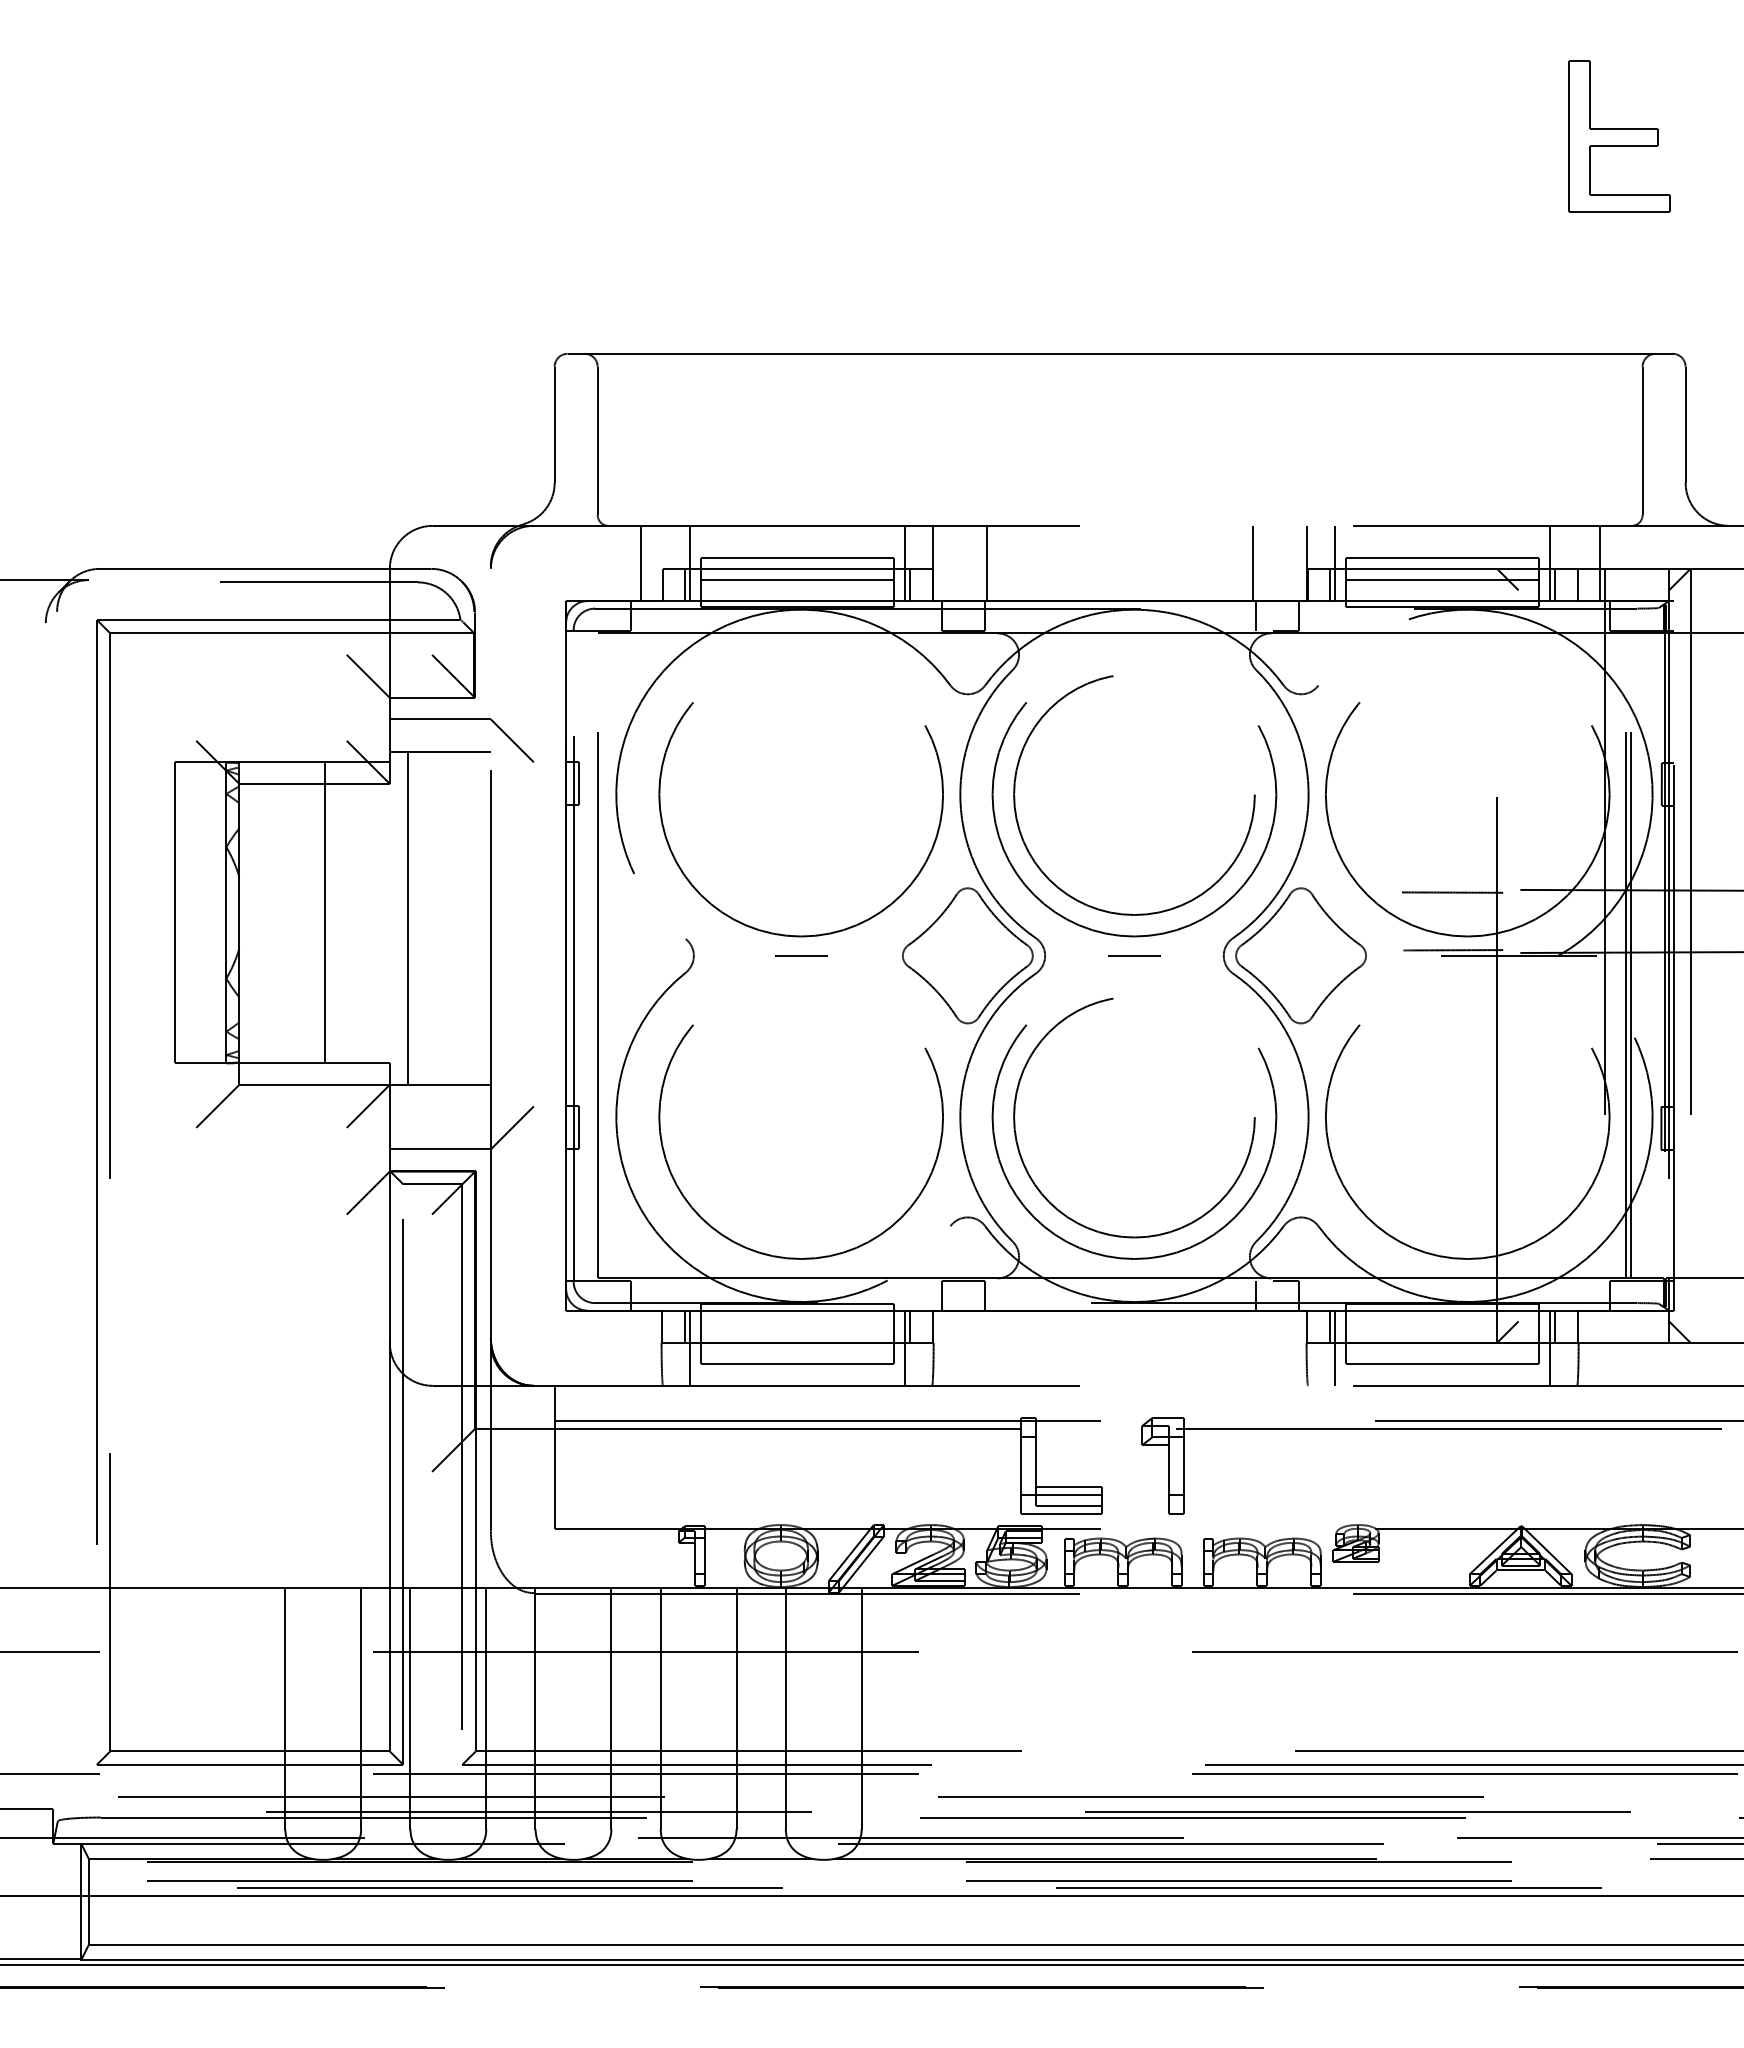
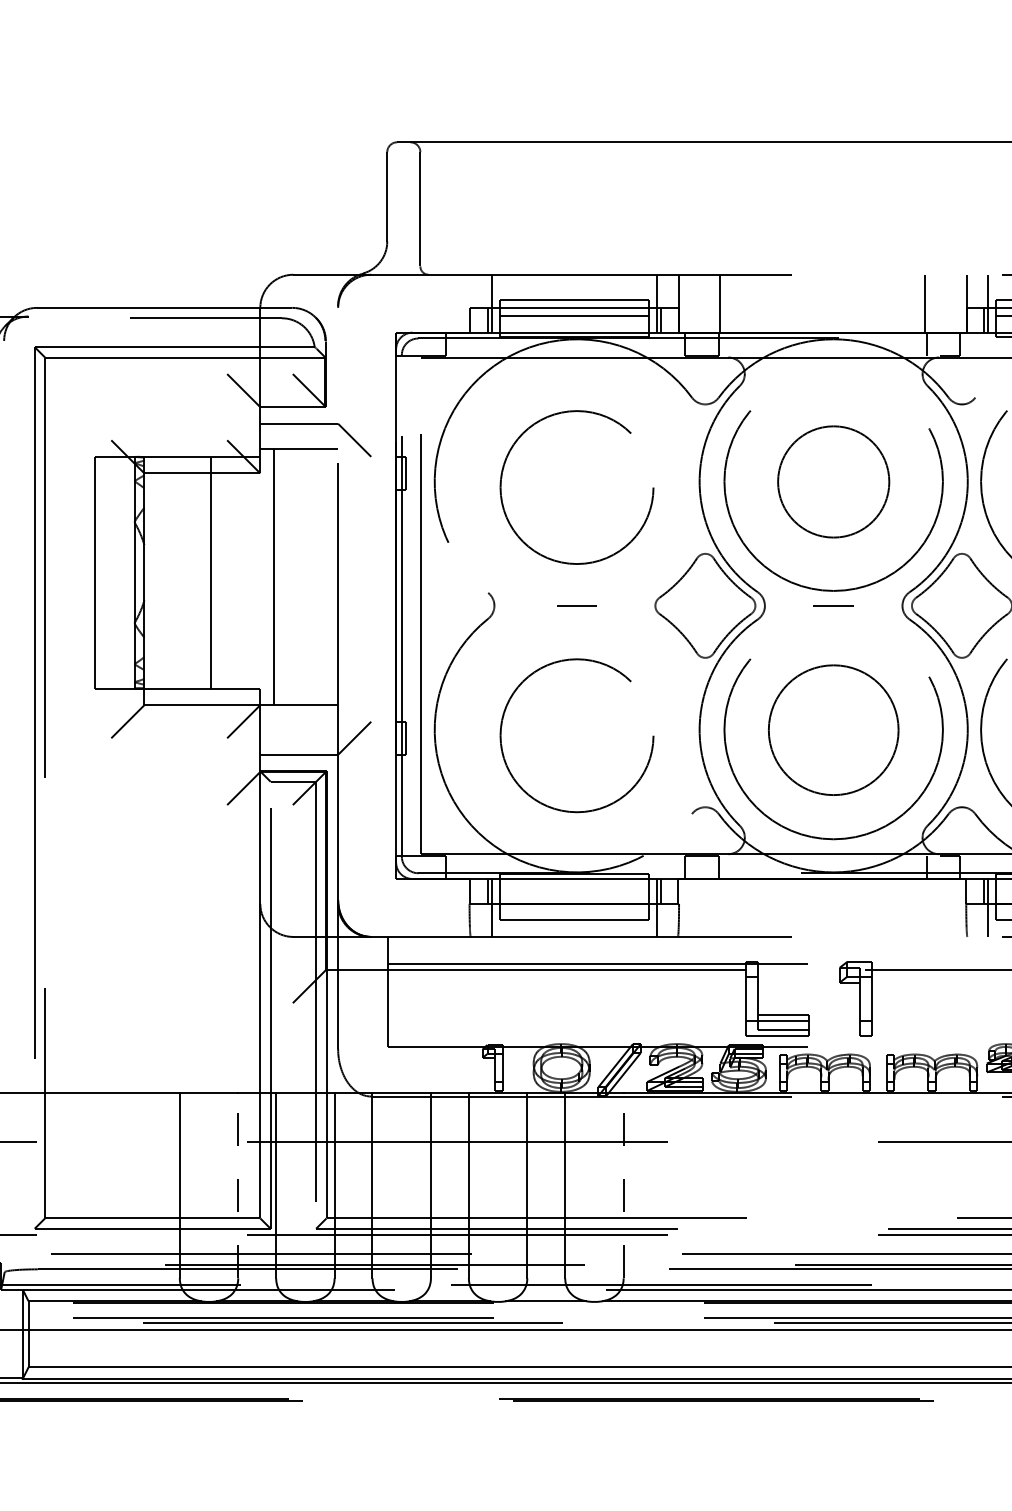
line: (640, 563) -> (453, 303), removed
circle: (1134, 795) -> (833, 482), size x0.6
circle: (800, 819) -> (576, 500), size x0.7
circle: (1134, 1117) -> (833, 730), size x0.7
circle: (800, 1141) -> (576, 748), size x0.7
line: (361, 1708) -> (238, 1185), solid -> dashed
line: (861, 1708) -> (623, 1185), solid -> dashed

